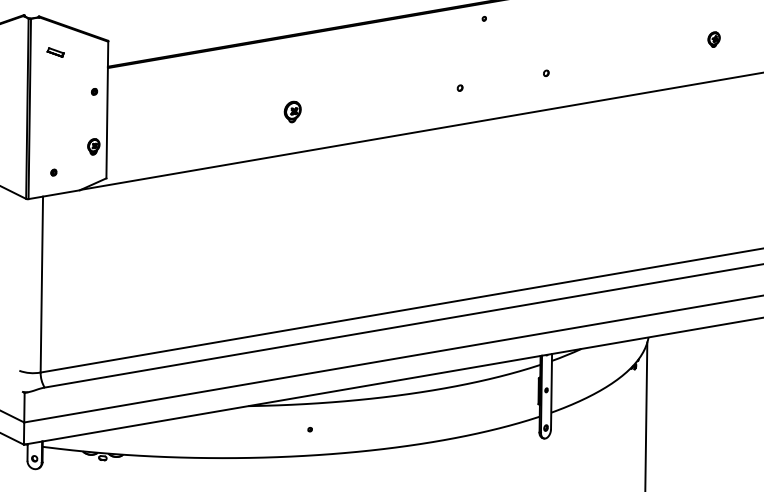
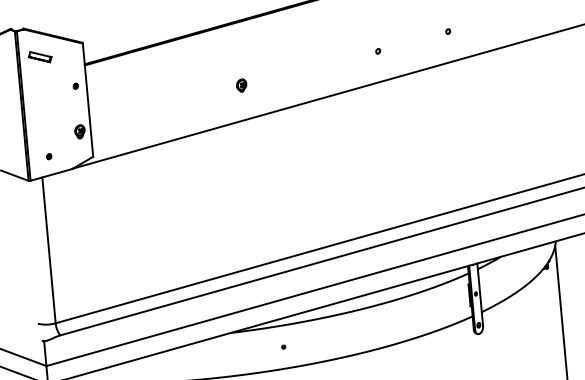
part: (55, 52) -> (40, 57), size x1.67
part: (292, 111) -> (241, 85), size x0.71

